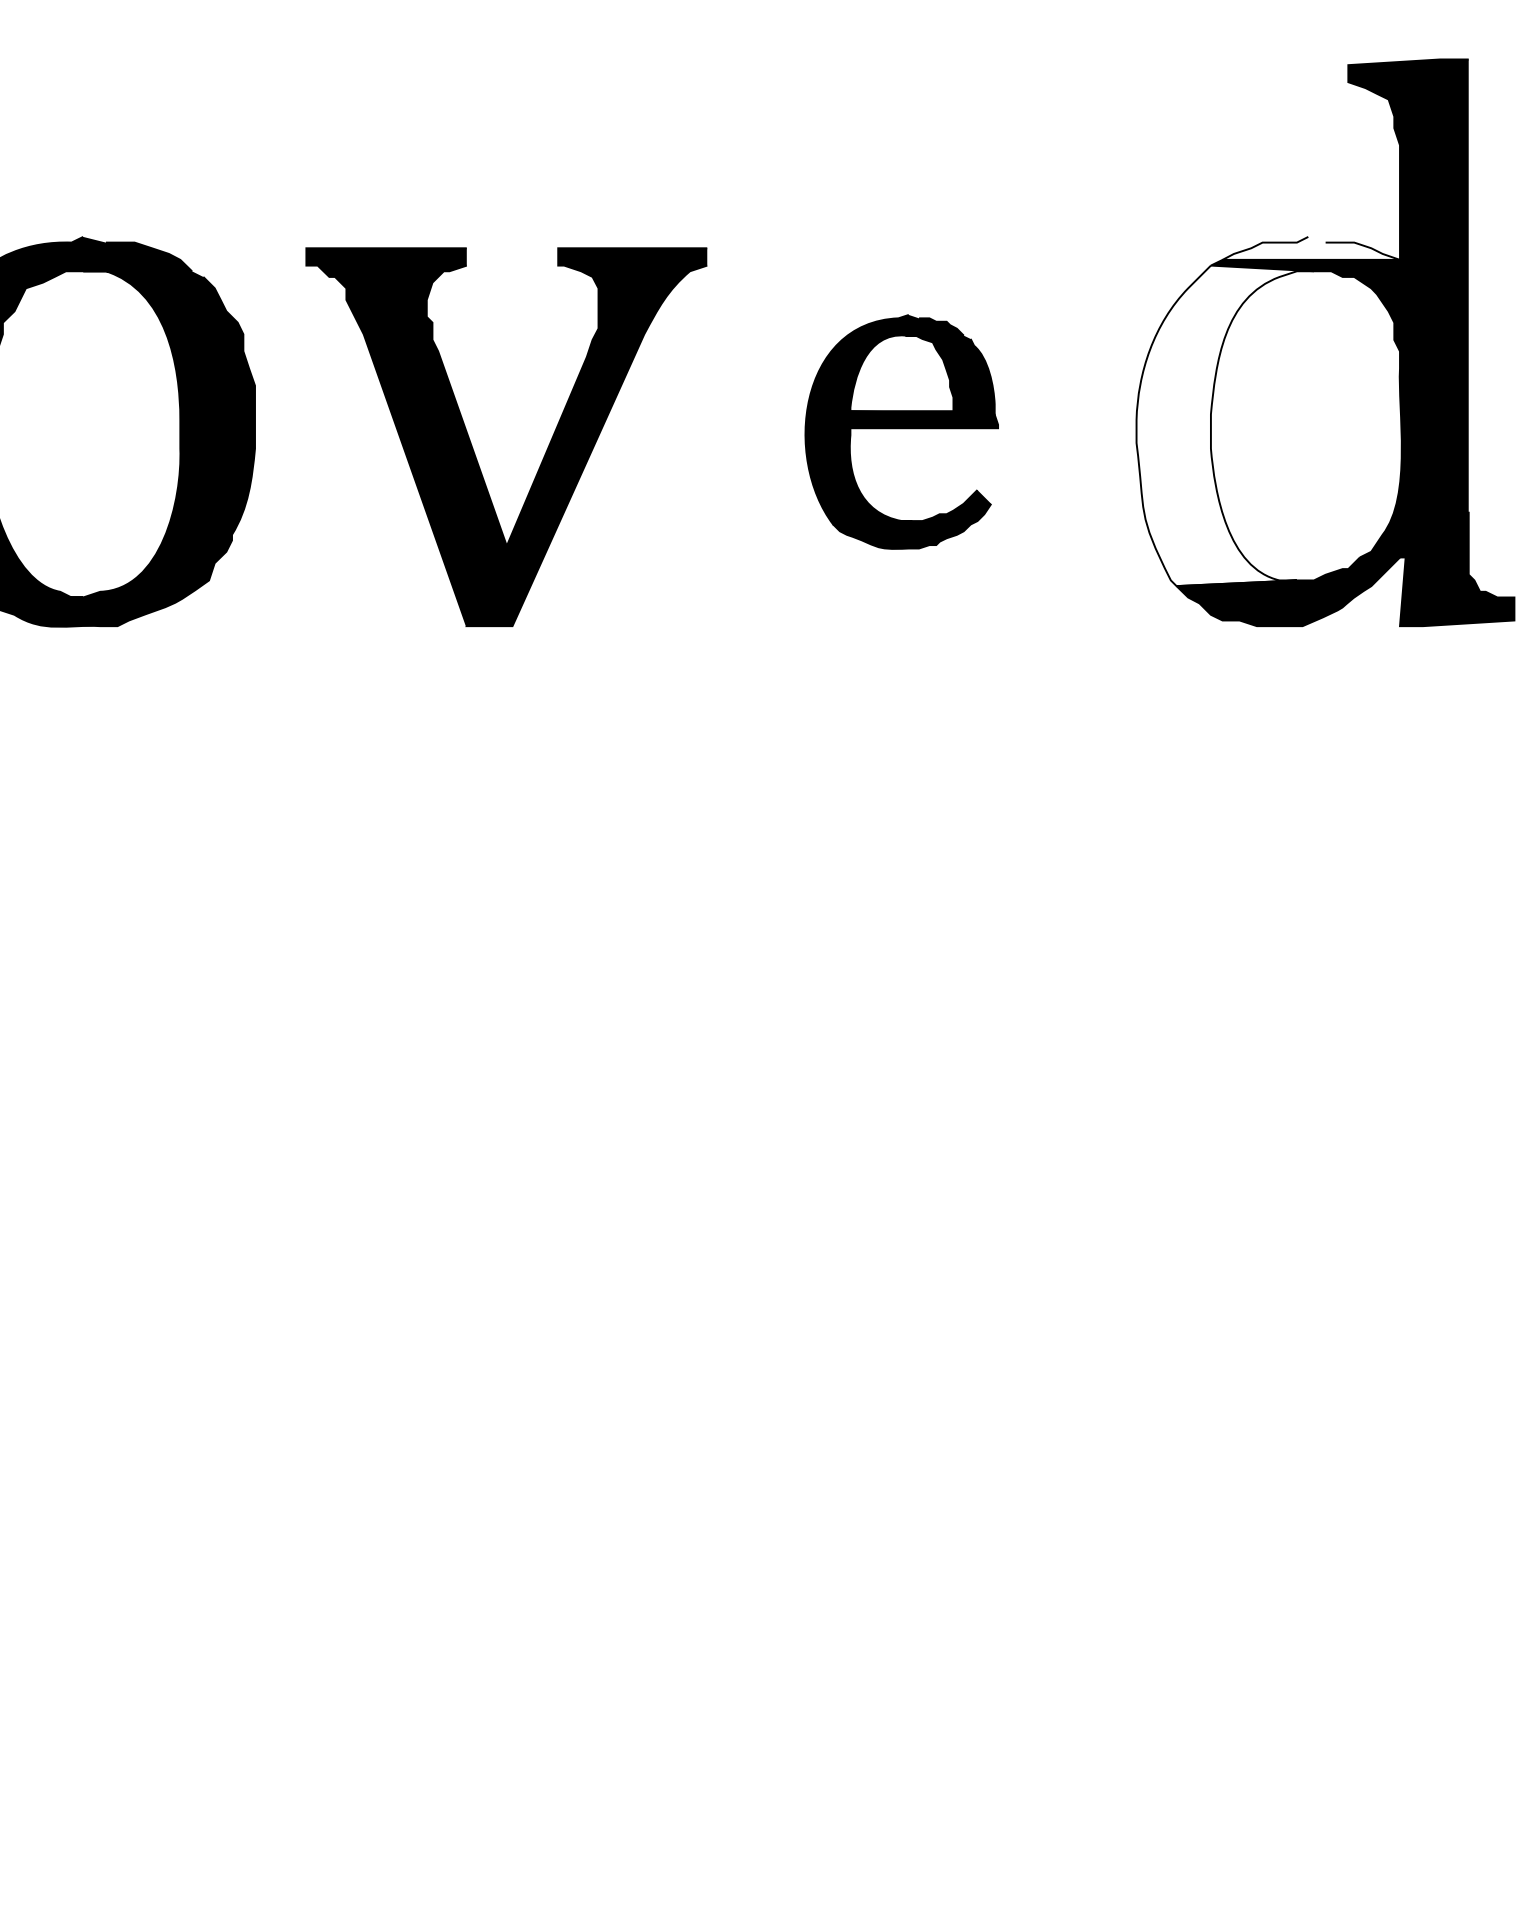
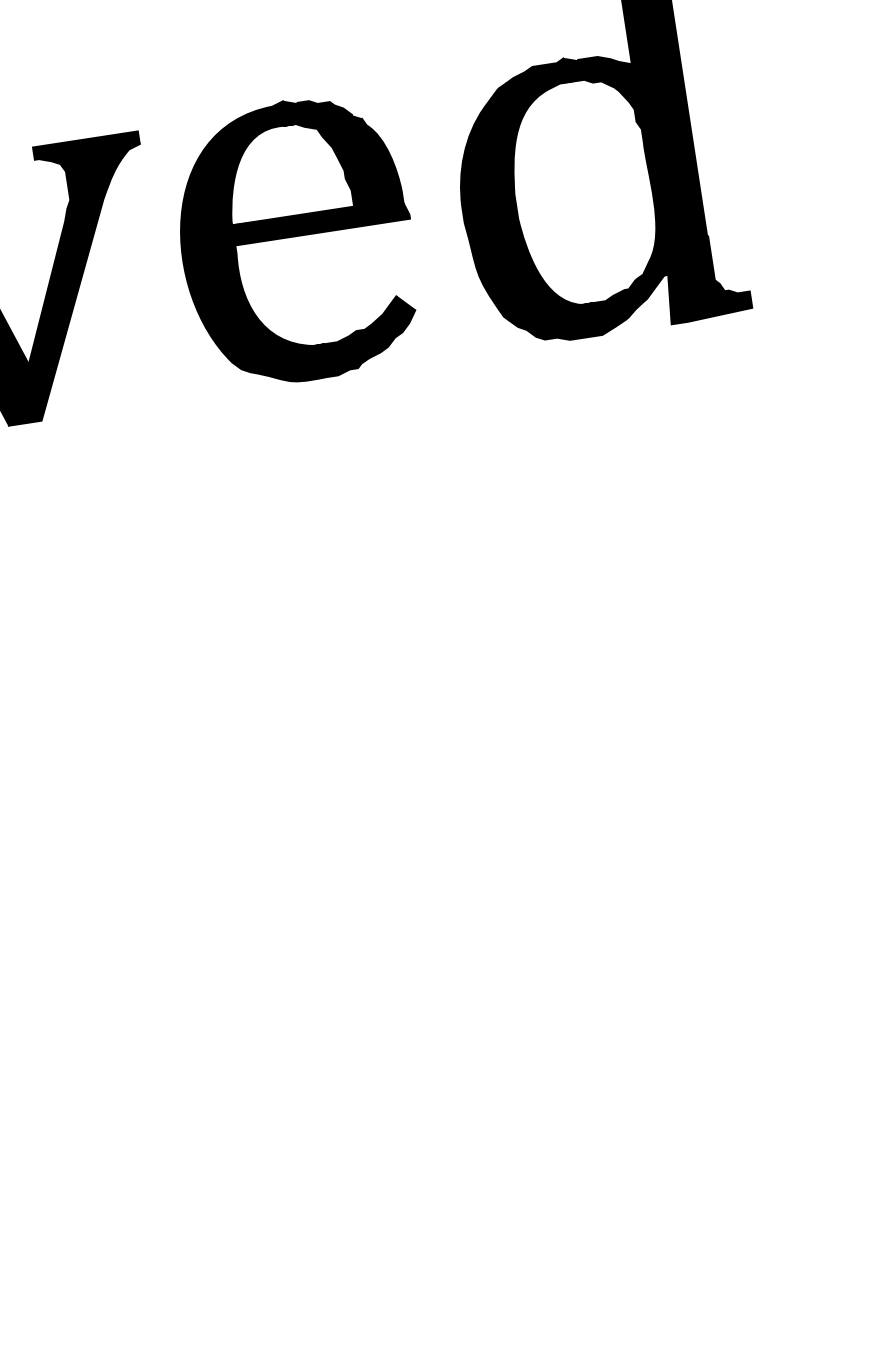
fill: (1311, 247) -> (567, 65), added
fill: (1224, 425) -> (525, 200), added
part: (901, 431) -> (296, 240), size x1.67

